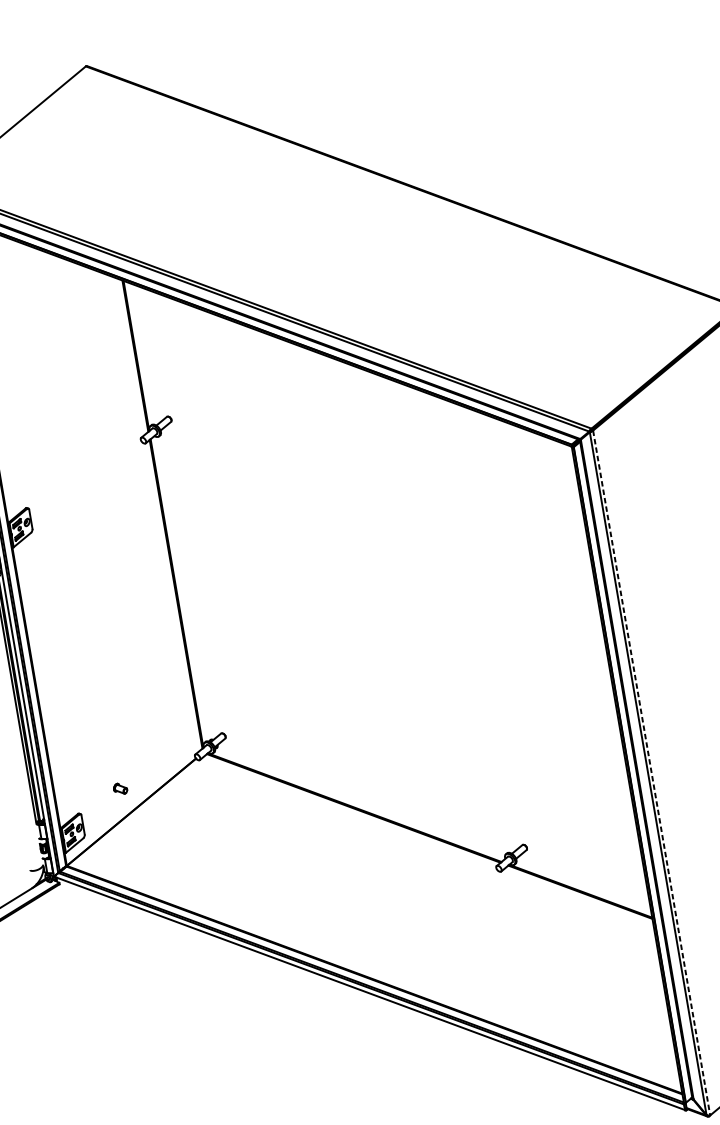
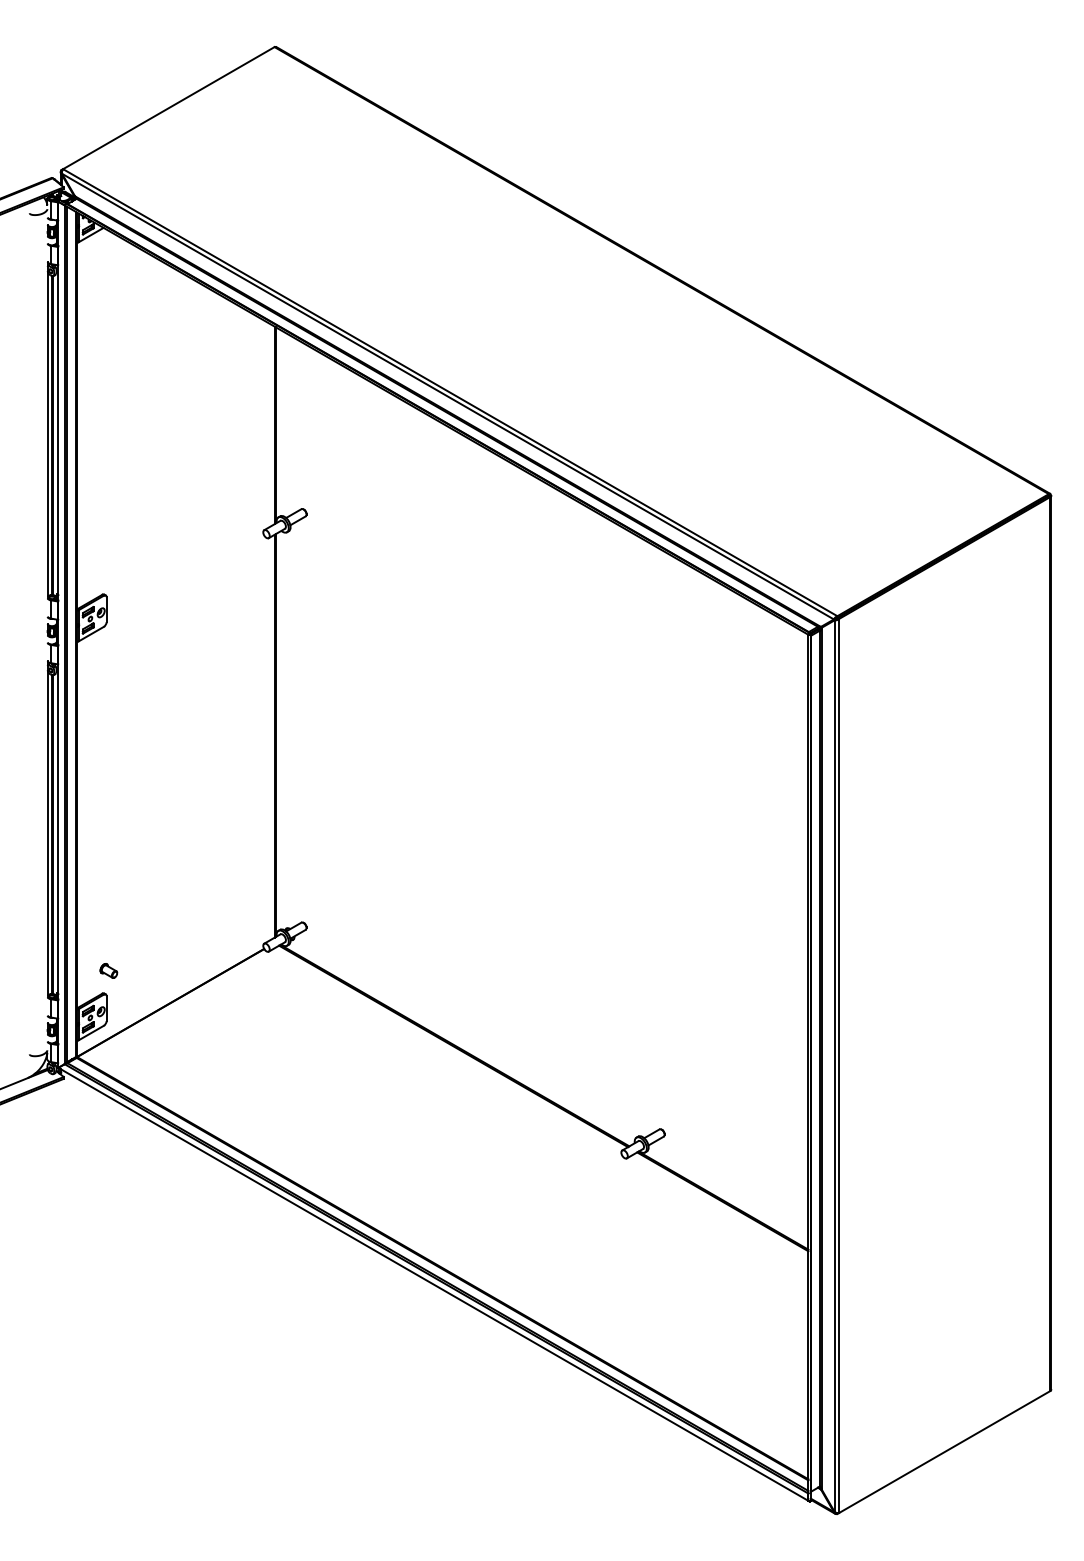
line: (652, 773) -> (839, 1066), dashed -> solid
part: (120, 788) -> (108, 970), moved

